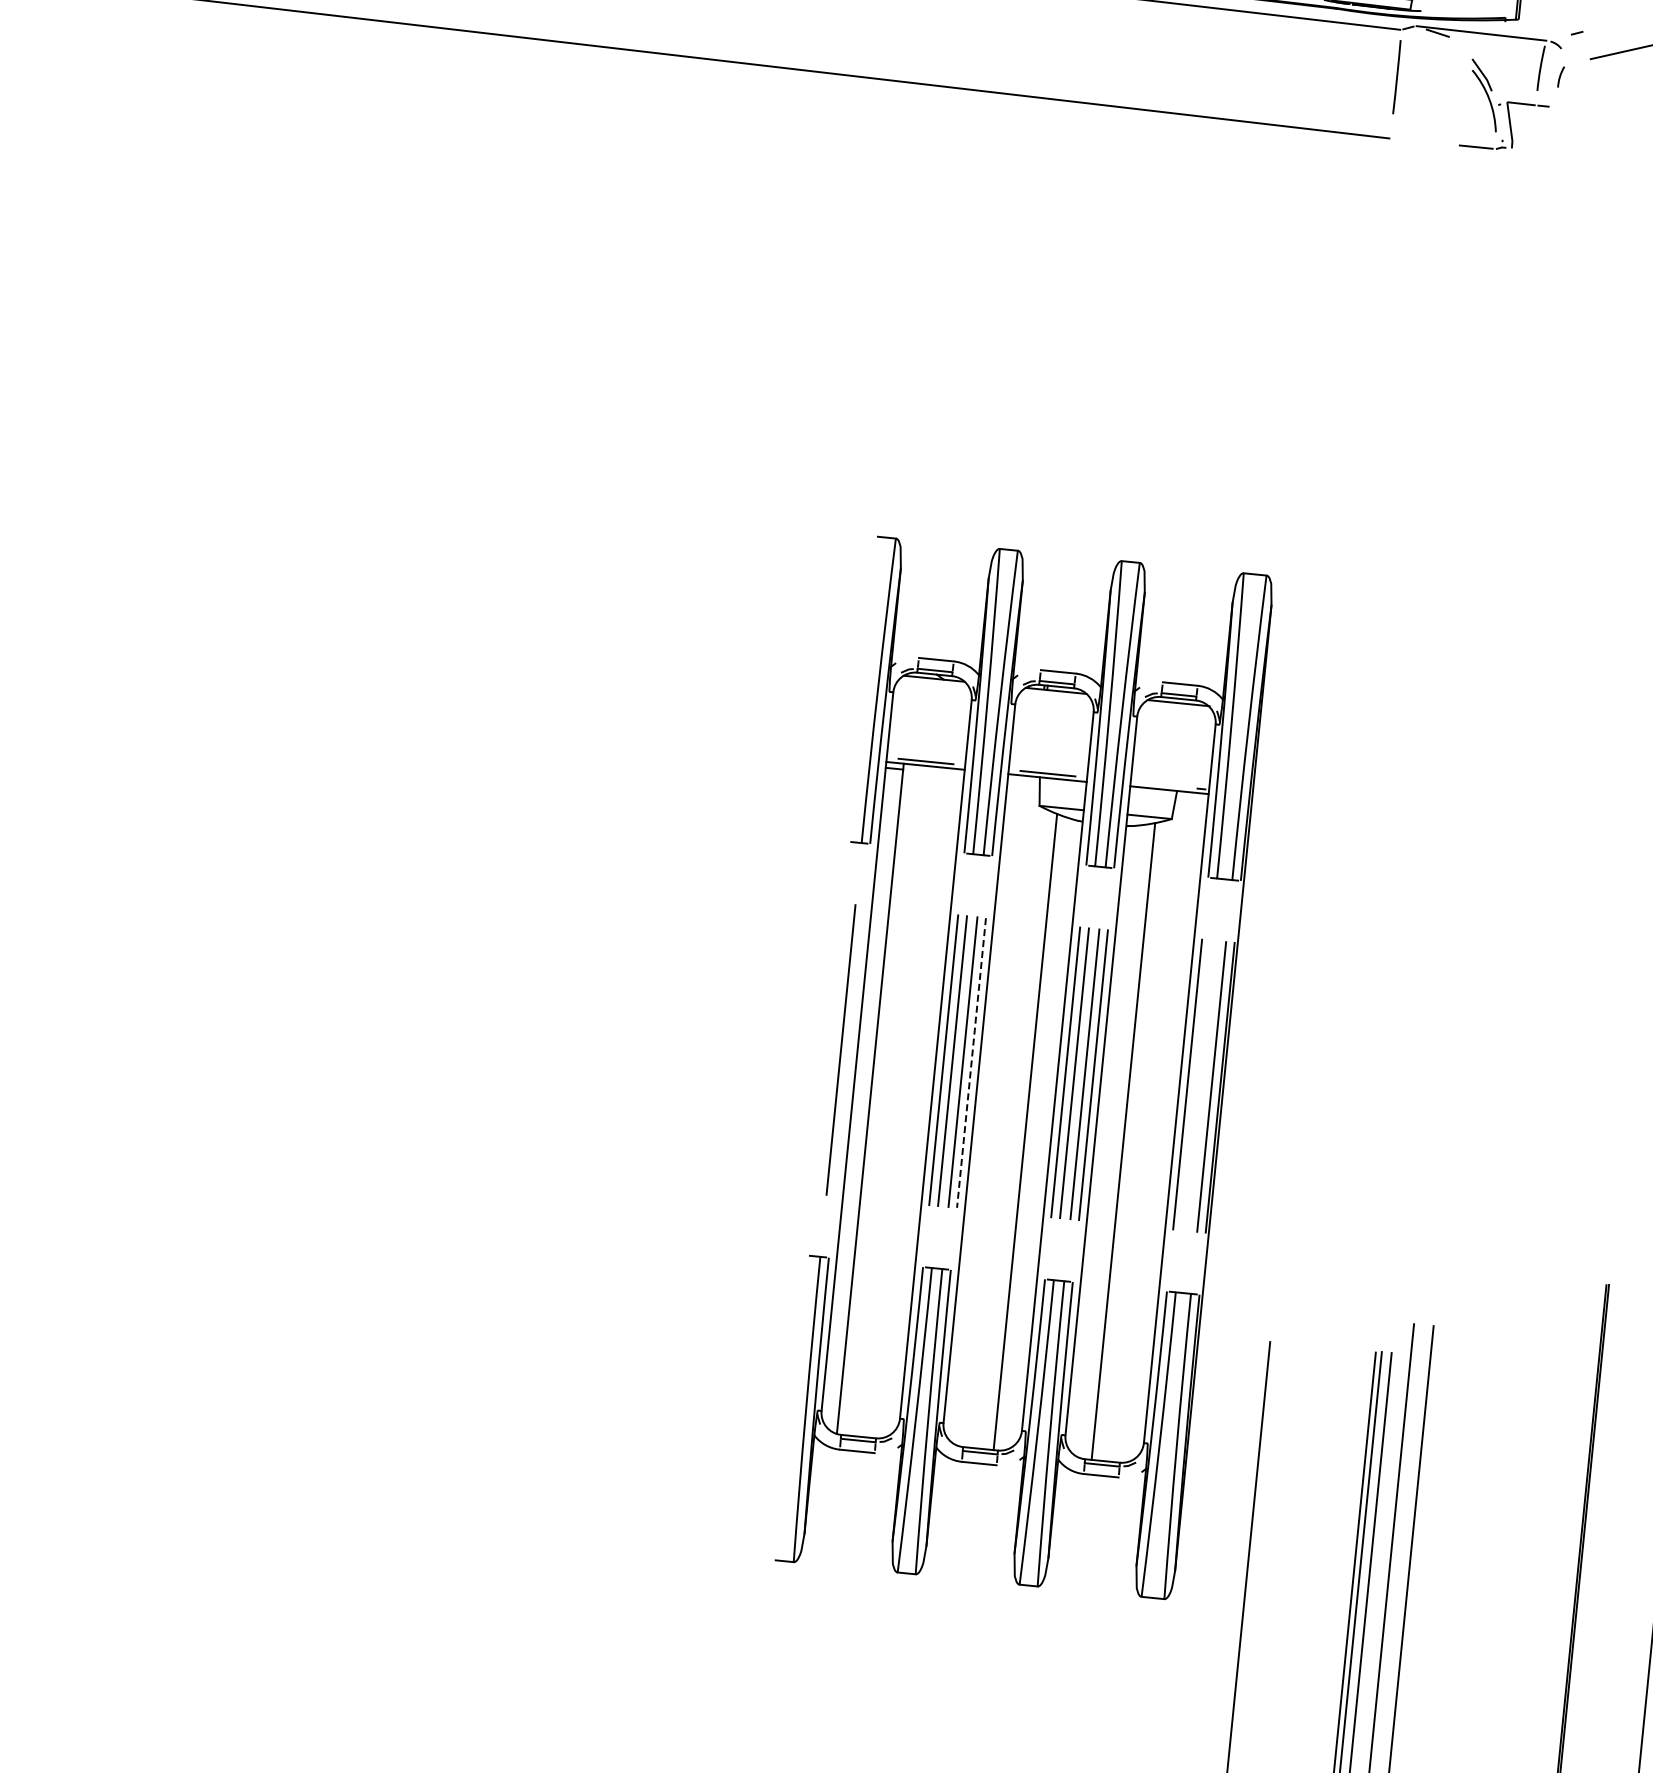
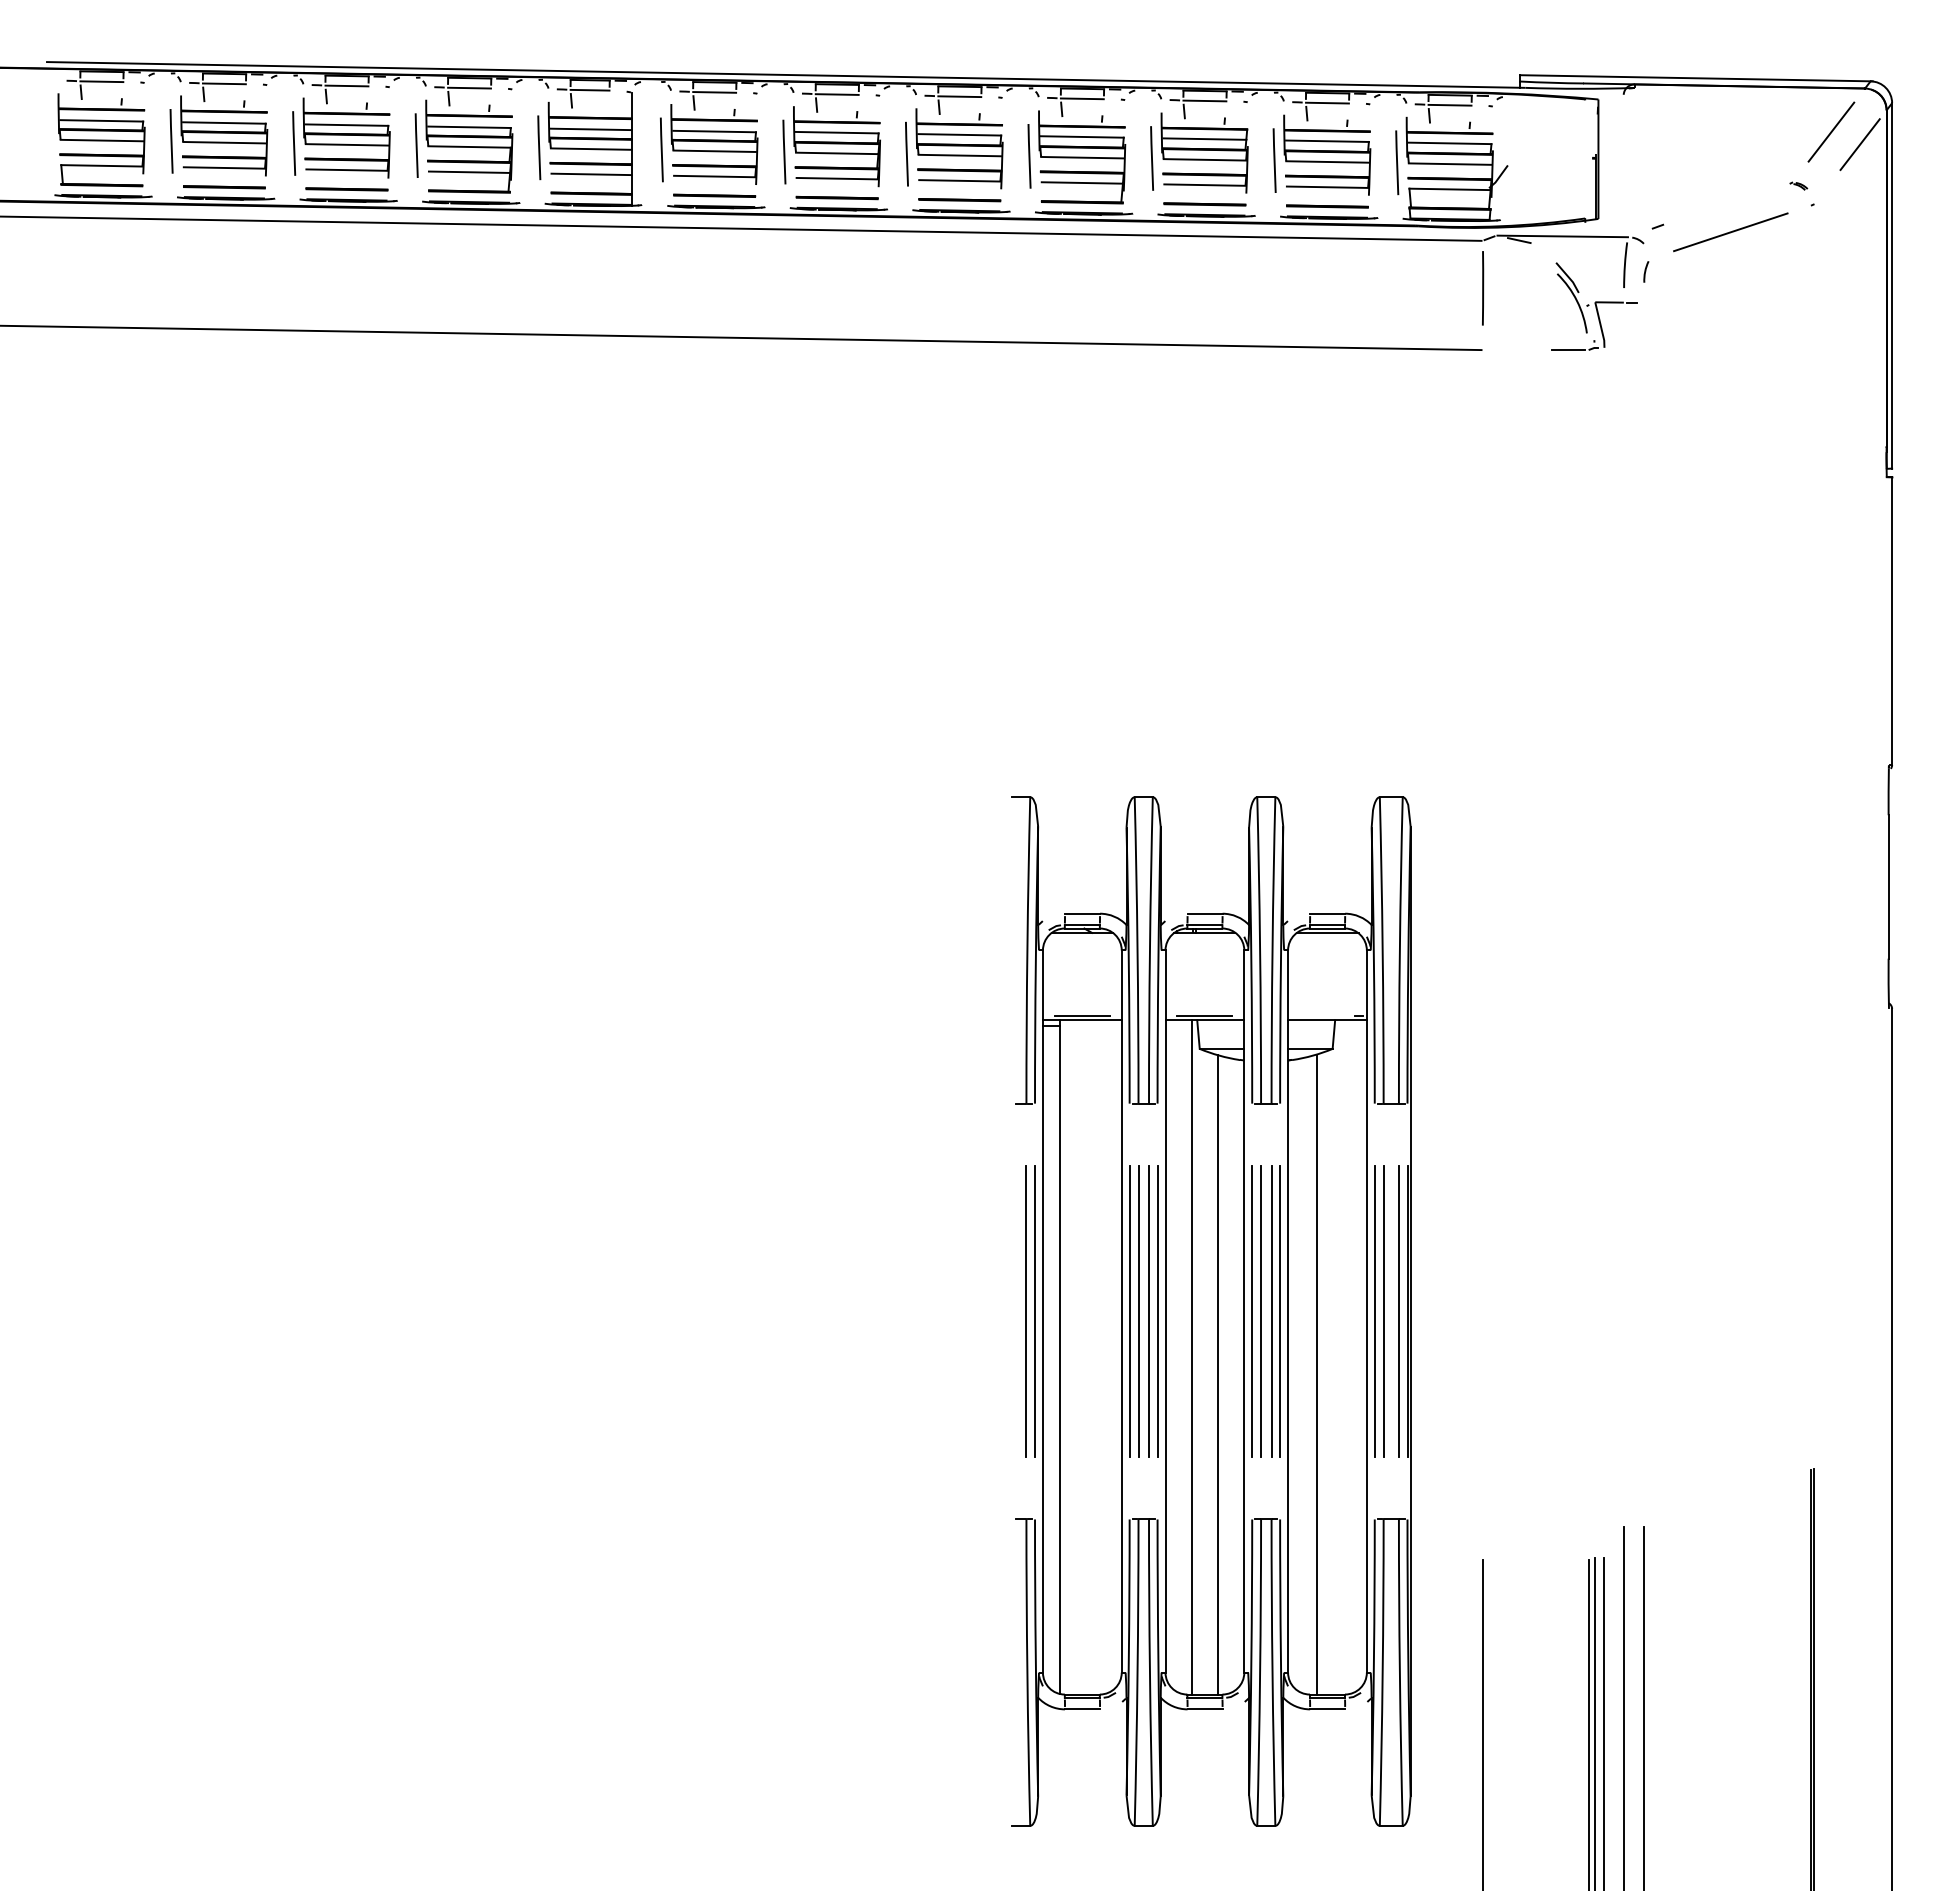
line: (850, 1050) -> (1035, 1311), added
line: (971, 1062) -> (1157, 1311), dashed -> solid
line: (1196, 1085) -> (1383, 1311), added
line: (1000, 1112) -> (1191, 1357), added

